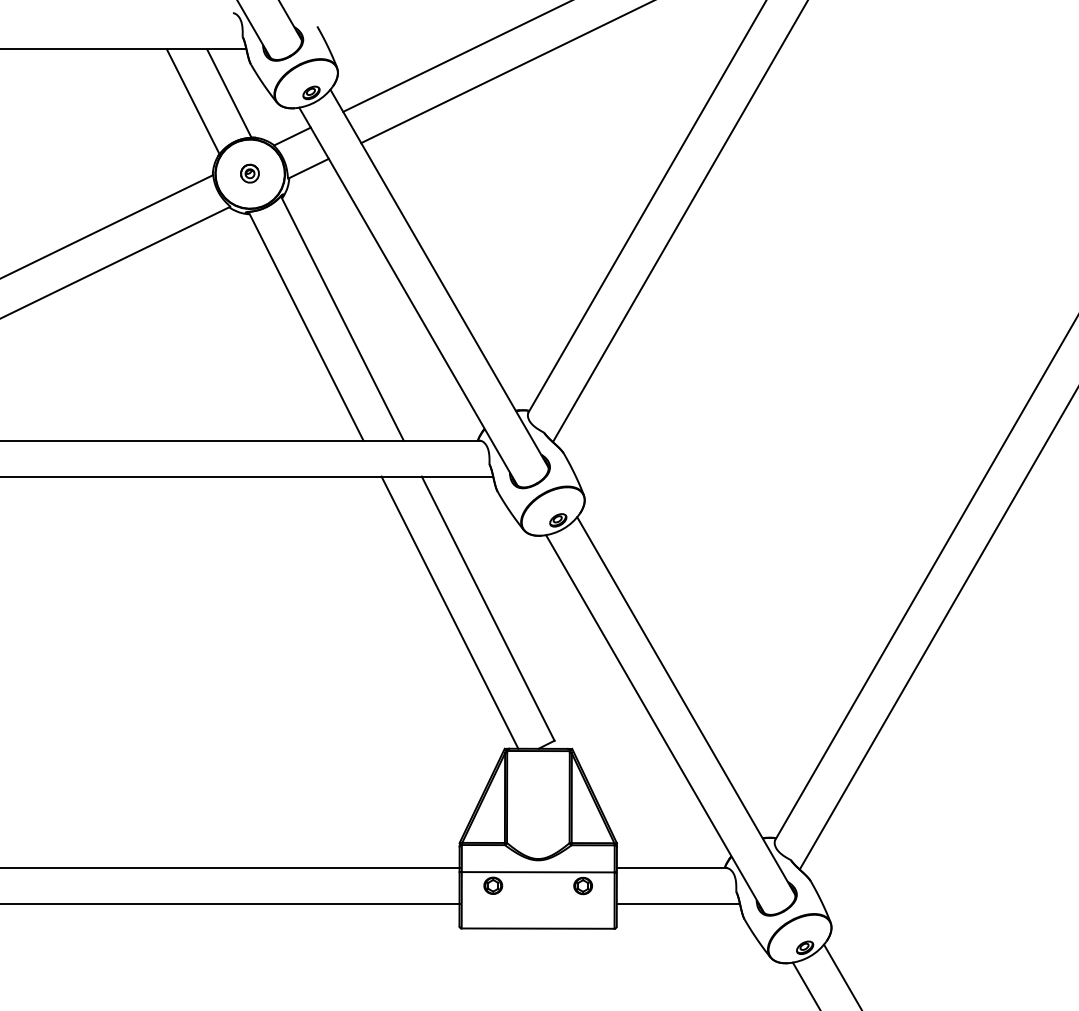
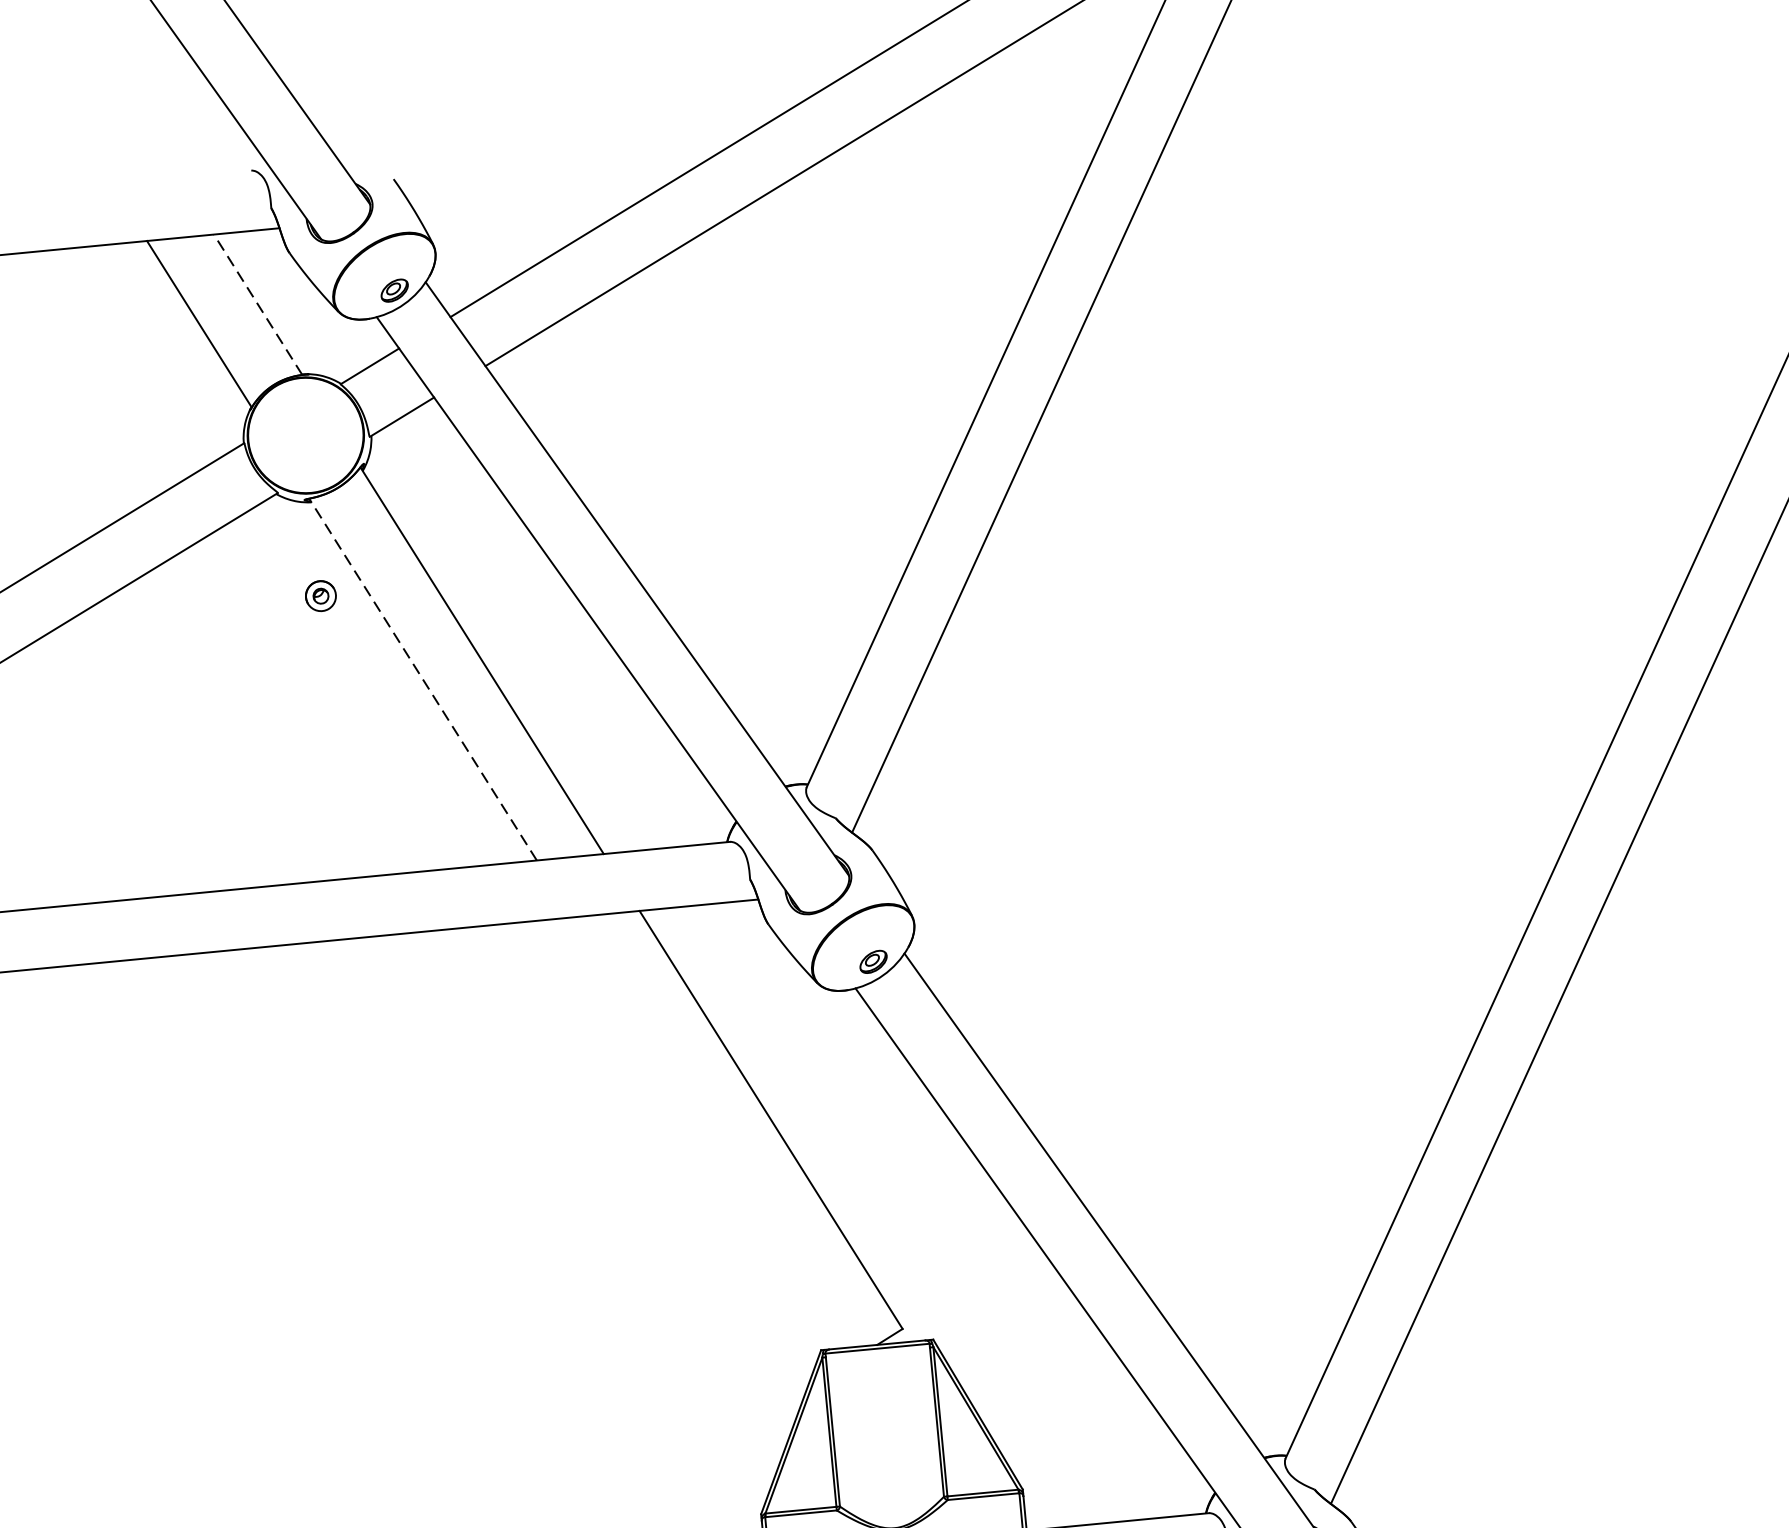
line: (229, 93) -> (258, 304), solid -> dashed
part: (249, 173) -> (320, 595), moved
line: (306, 326) -> (423, 679), solid -> dashed
line: (449, 612) -> (707, 1132), removed

